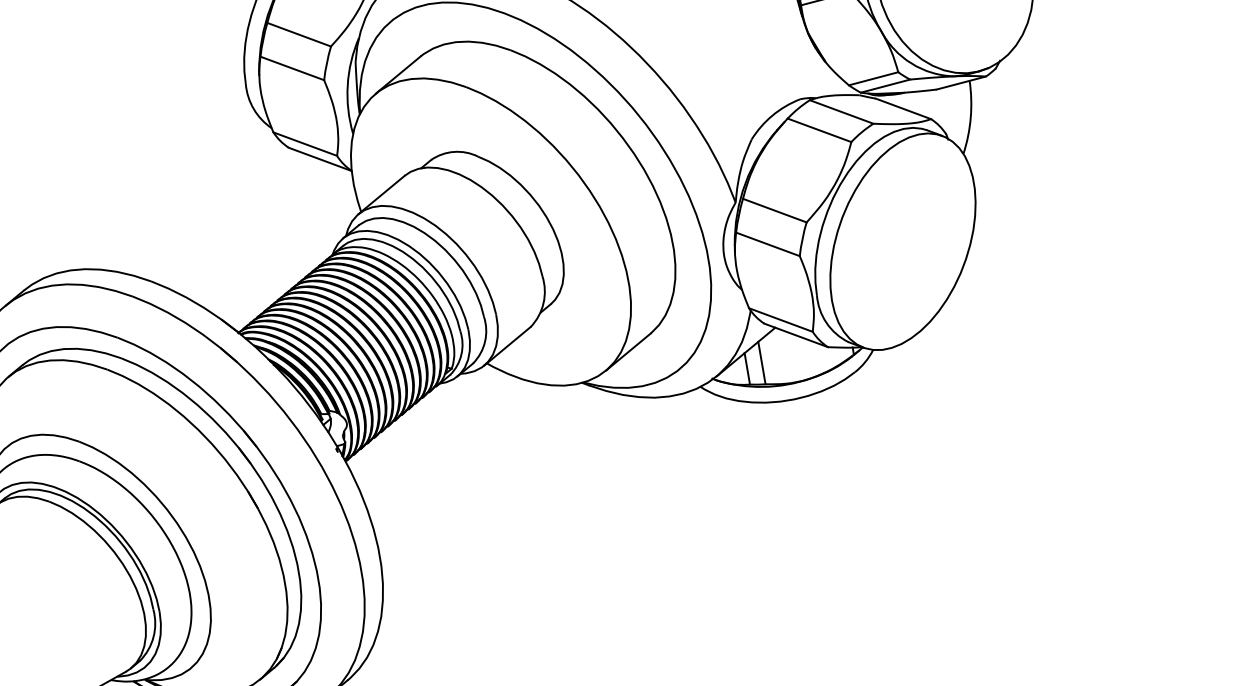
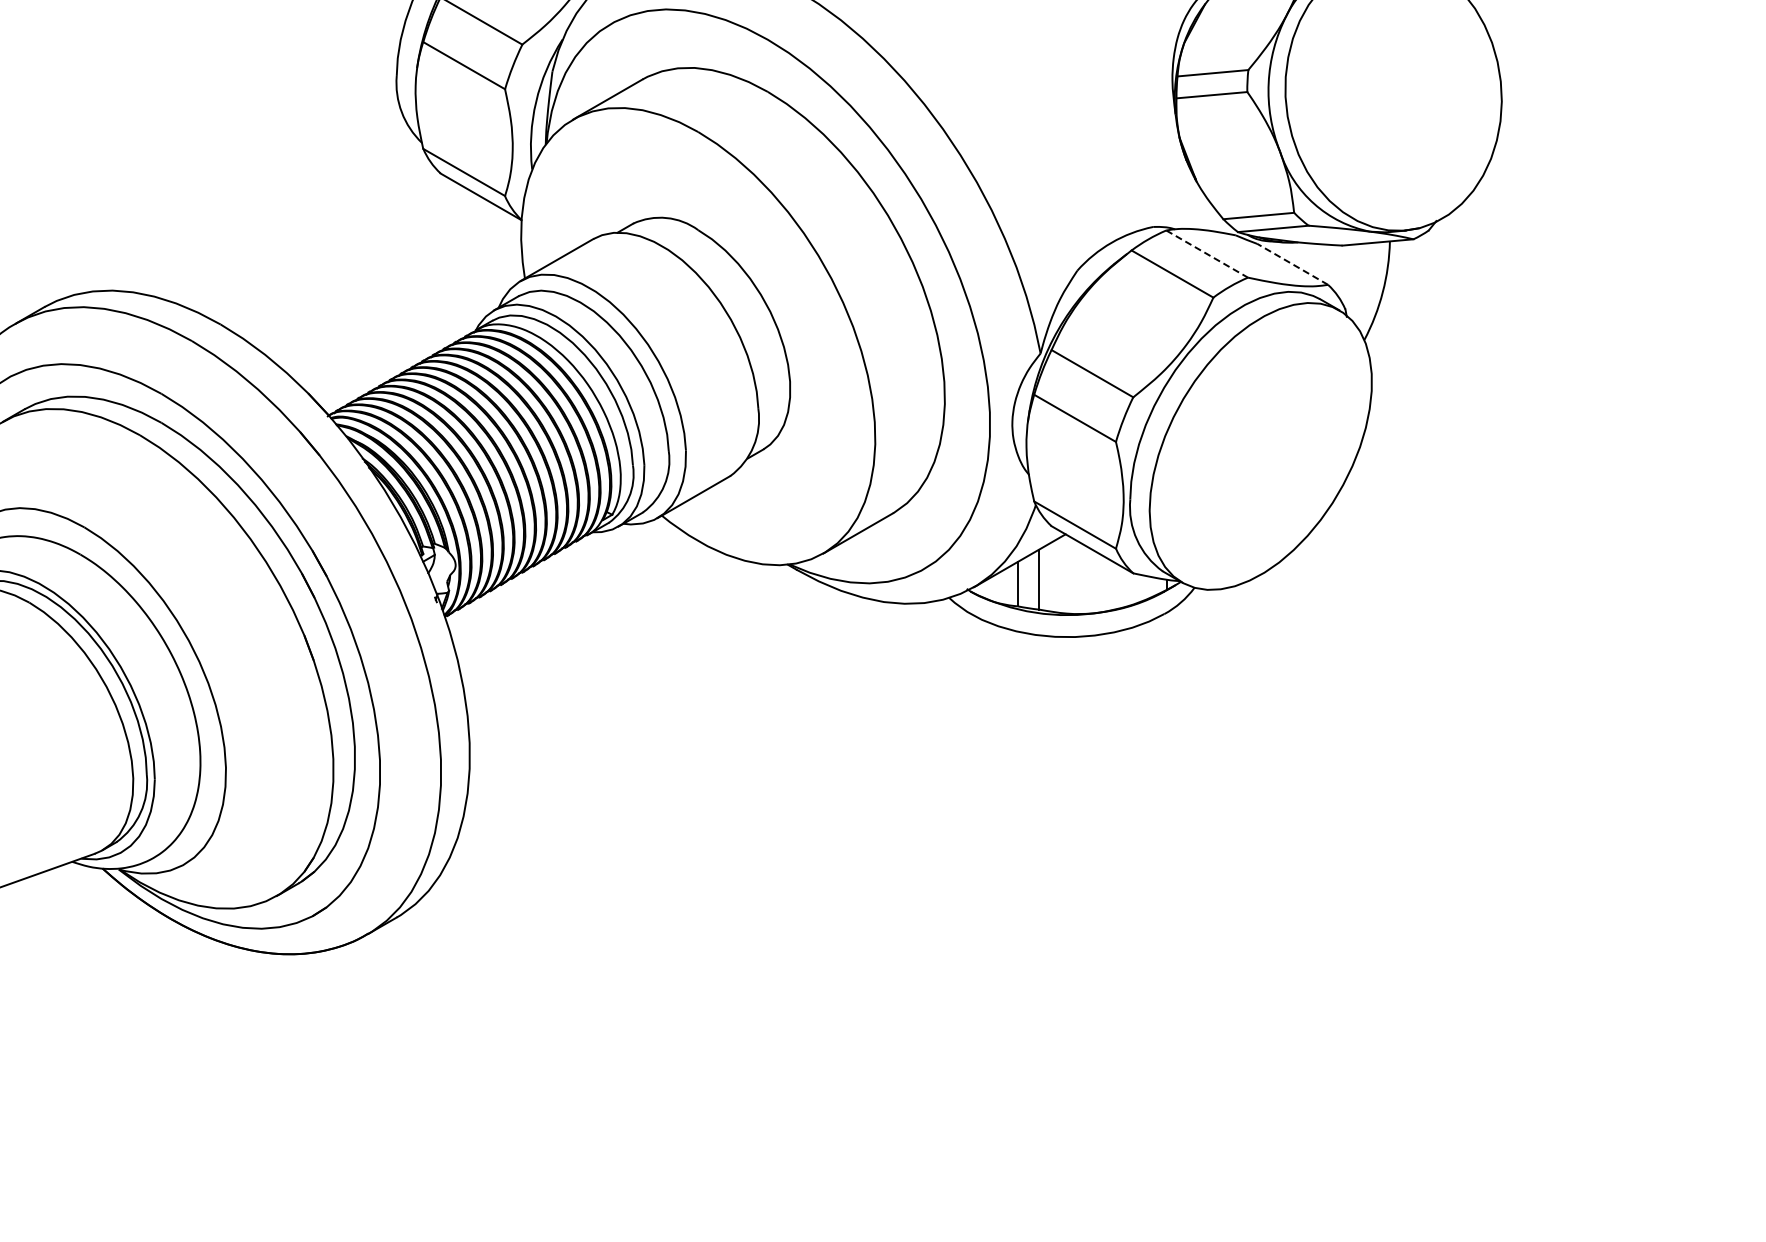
line: (903, 109) -> (1292, 264), solid -> dashed
line: (841, 112) -> (1207, 254), solid -> dashed

